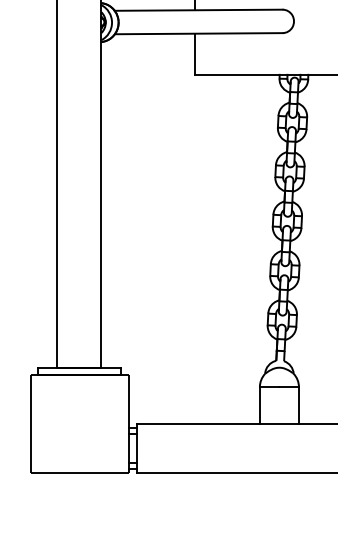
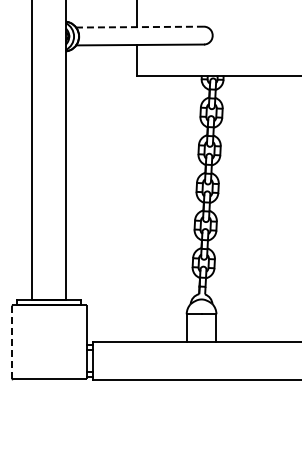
line: (199, 10) -> (140, 27), solid -> dashed
line: (31, 422) -> (12, 341), solid -> dashed

